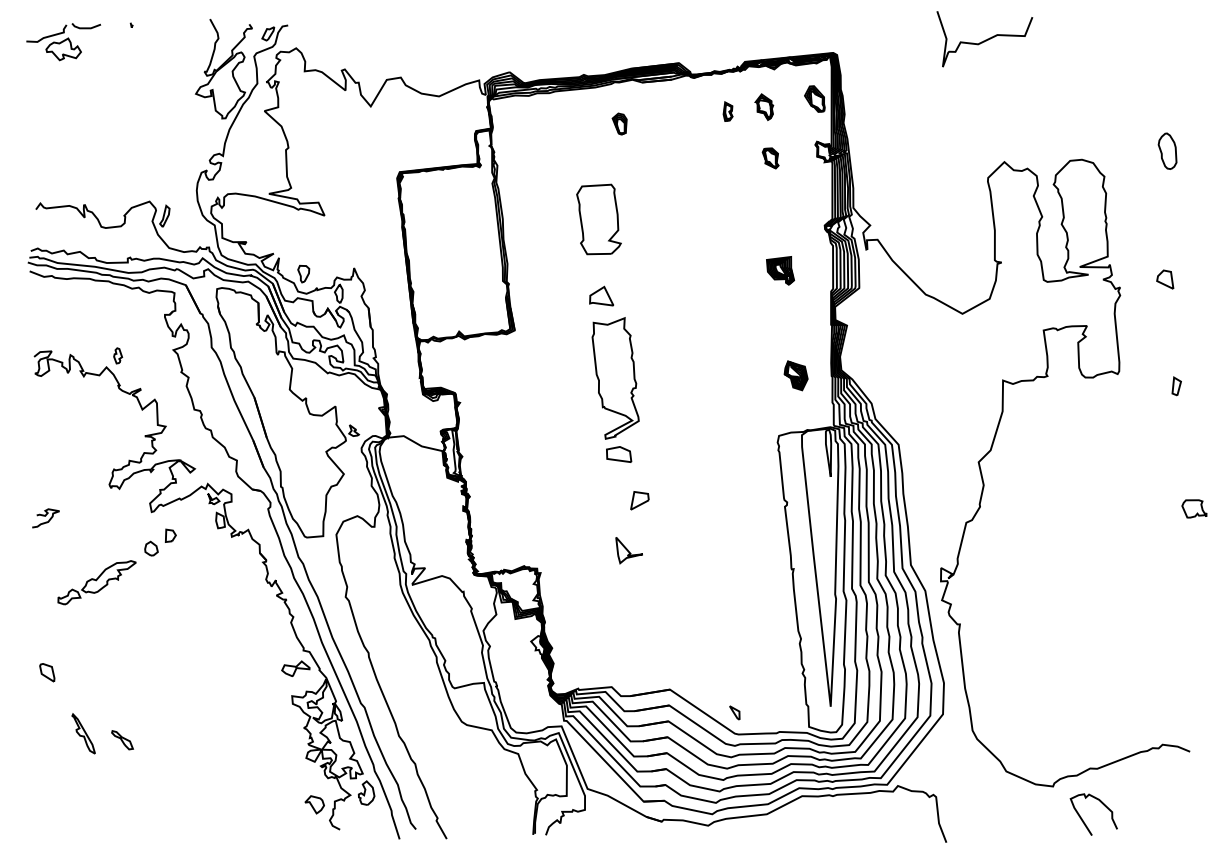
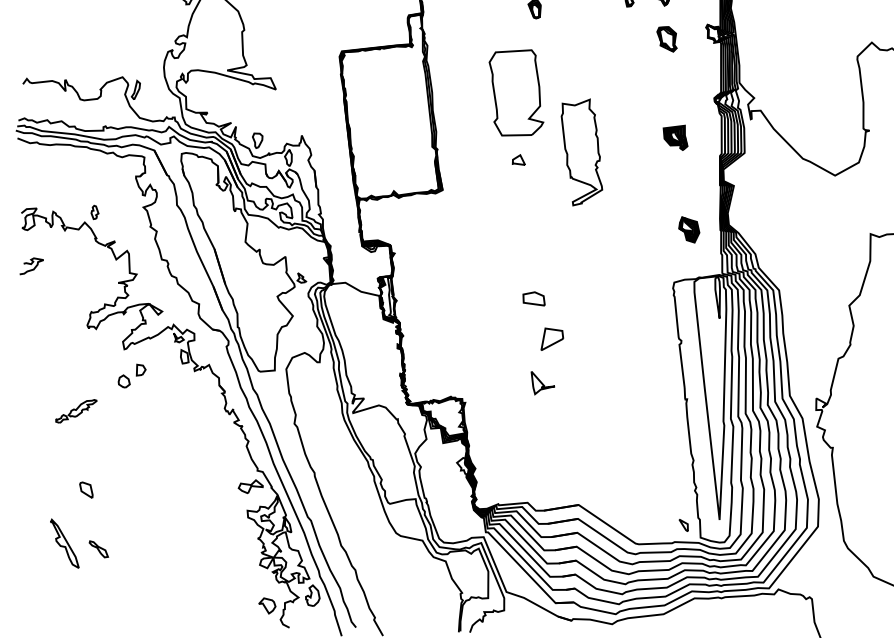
part: (770, 158) -> (666, 39), size x1.4
part: (598, 219) -> (516, 92), size x1.4
part: (601, 295) -> (518, 159), size x0.6
part: (615, 378) -> (581, 152), moved
part: (639, 500) -> (551, 339), size x1.4
curve: (45, 516) -> (31, 264), moved
part: (96, 582) -> (76, 411), size x0.6
part: (47, 672) -> (86, 489), moved
part: (734, 712) -> (683, 525), moved
part: (83, 733) -> (64, 543), size x1.4

